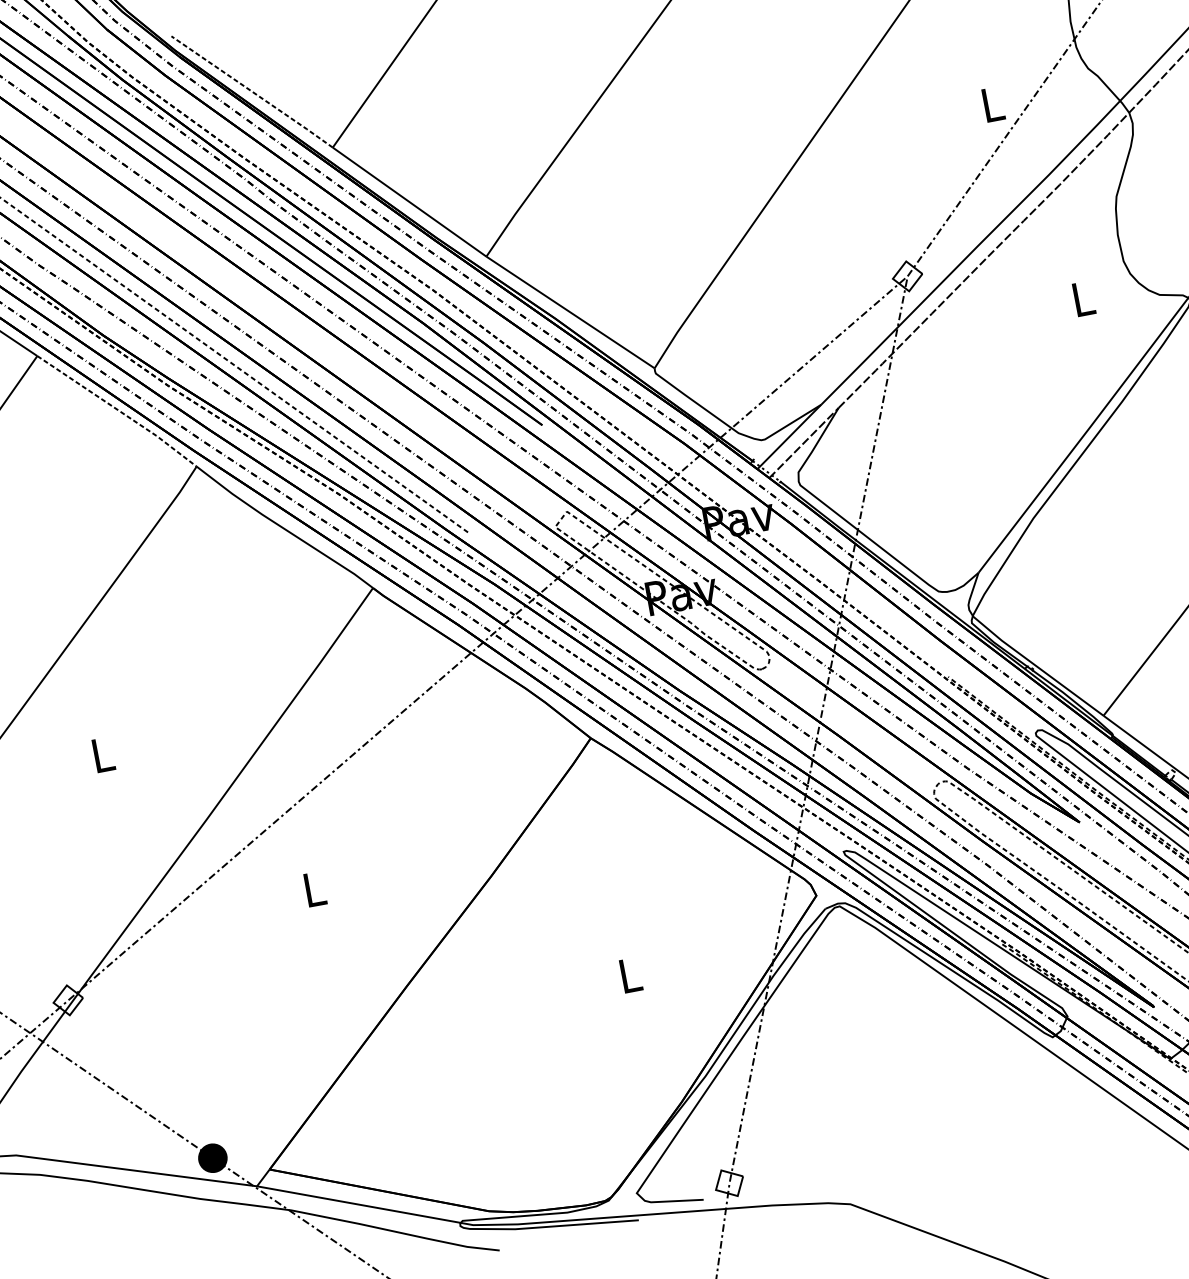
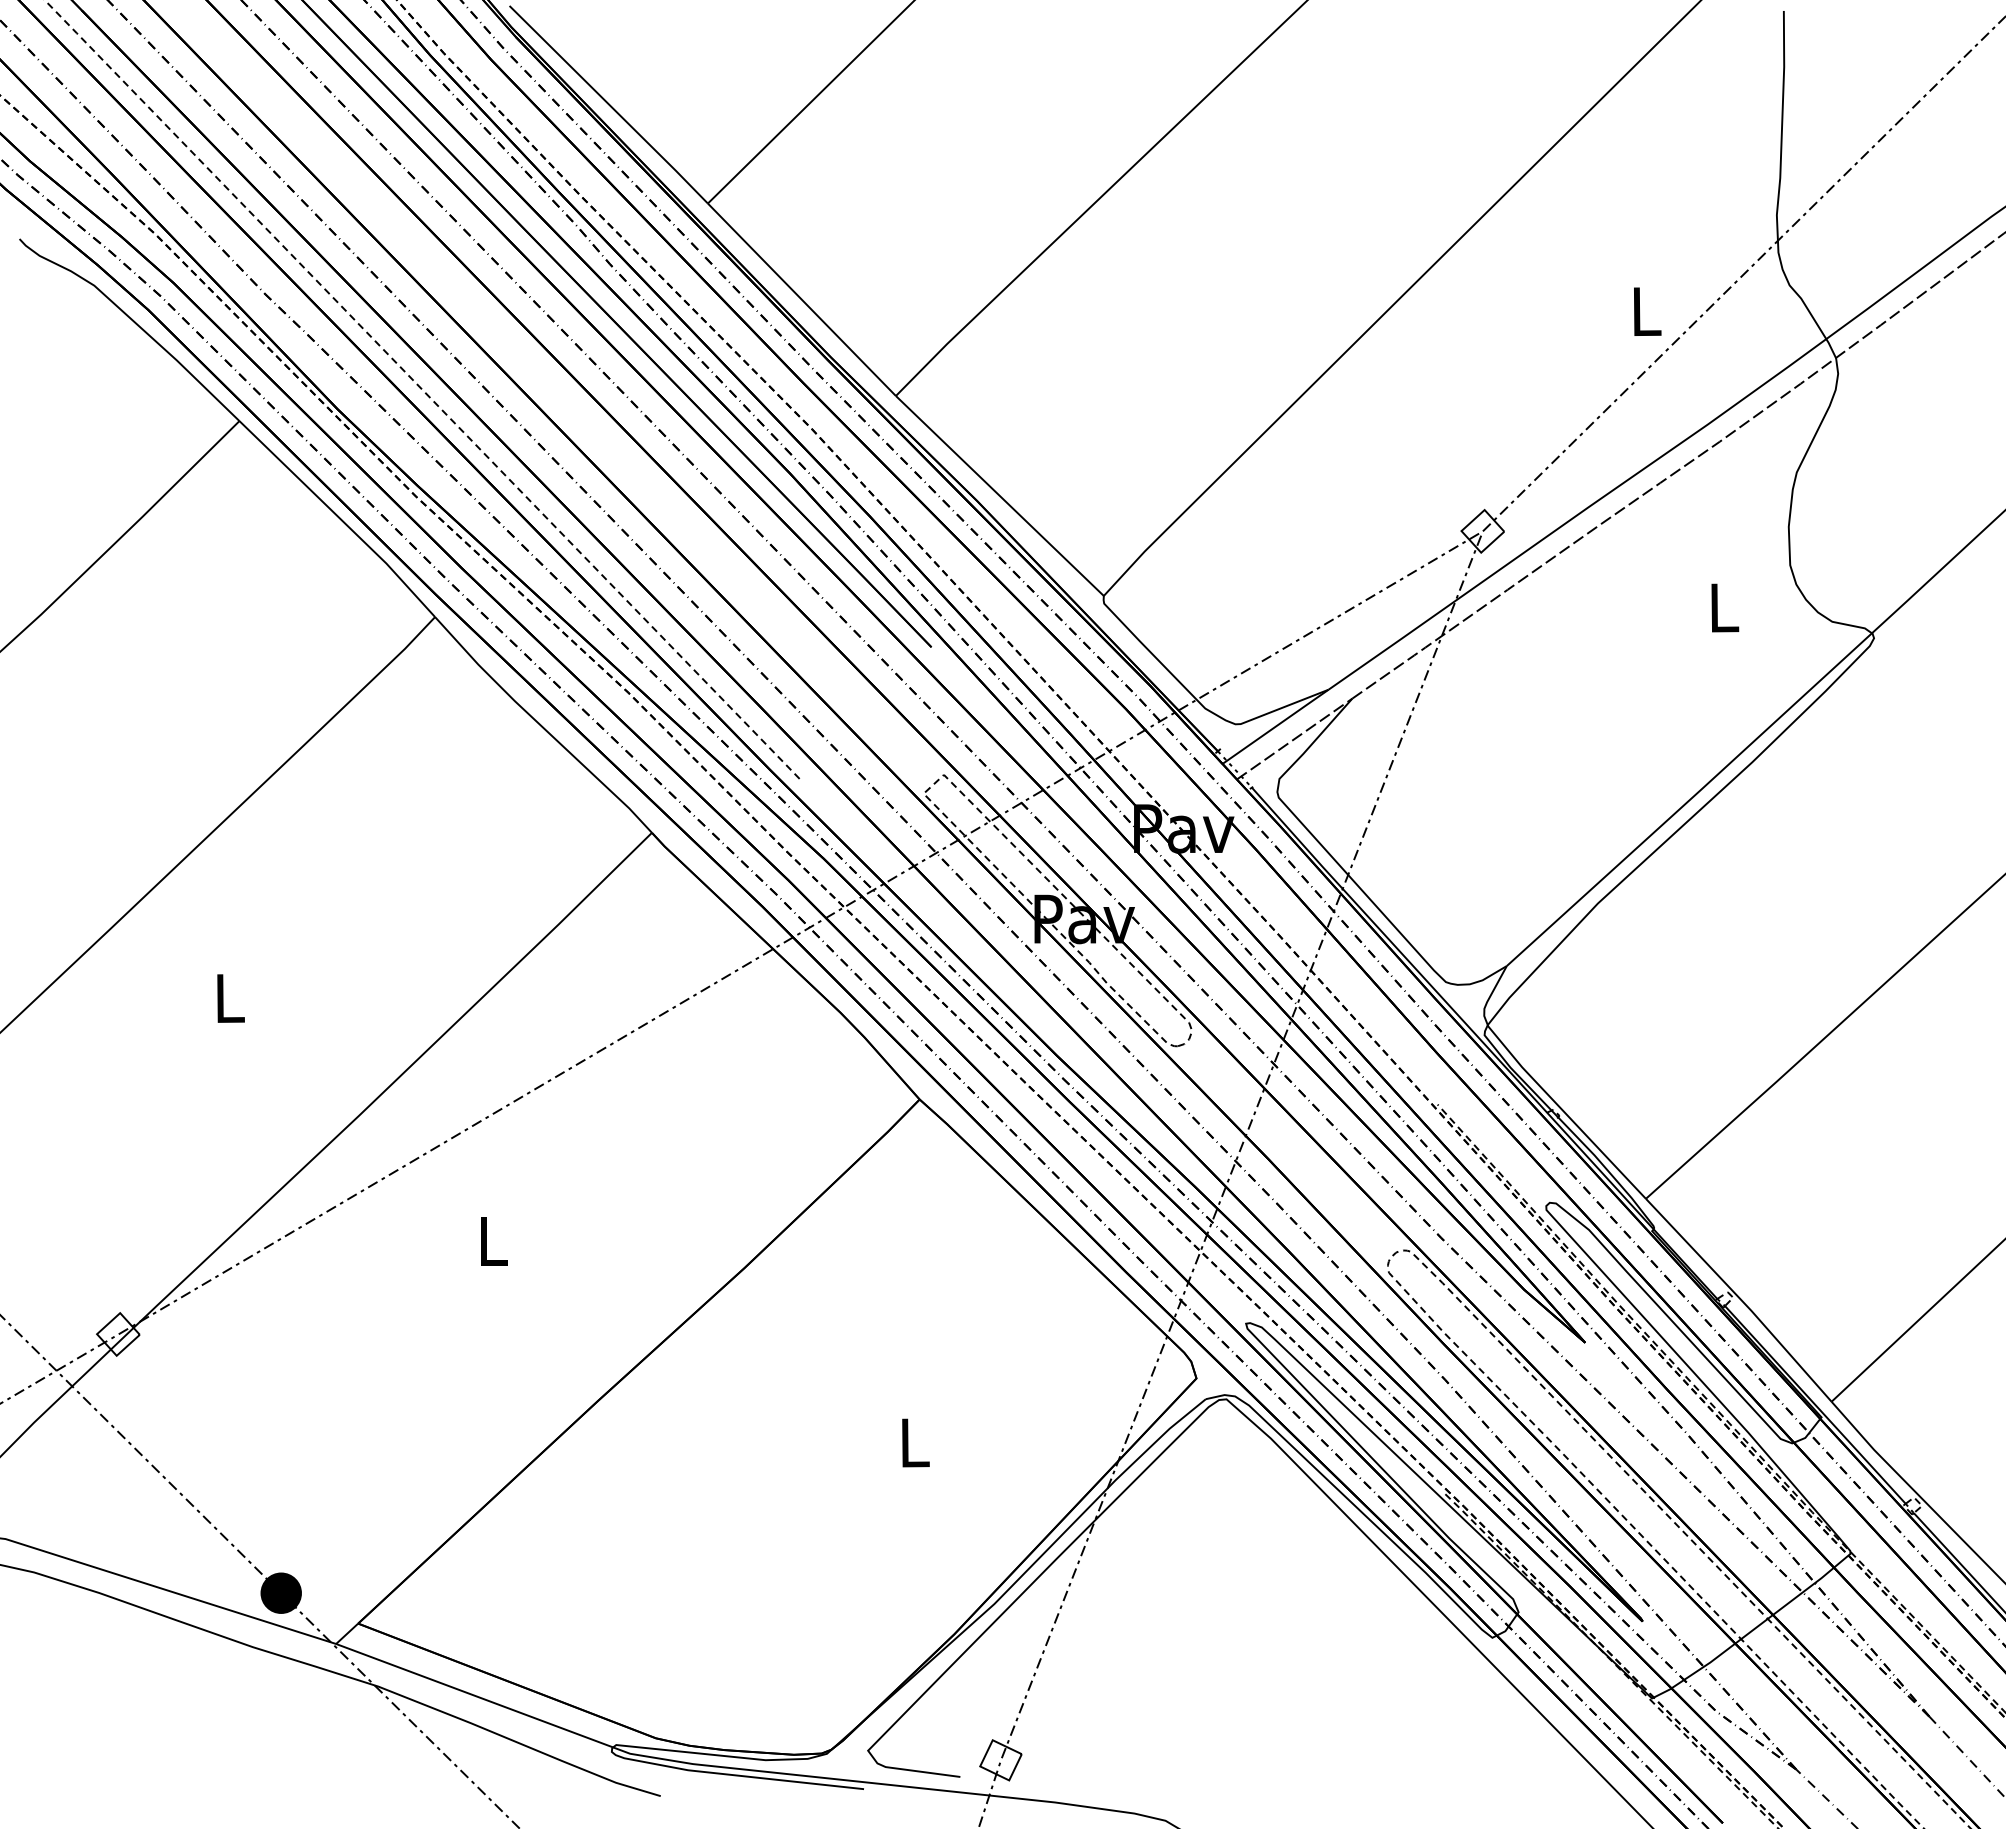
line: (252, 91) -> (609, 104), dashed -> solid
line: (118, 410) -> (339, 518), dashed -> solid

